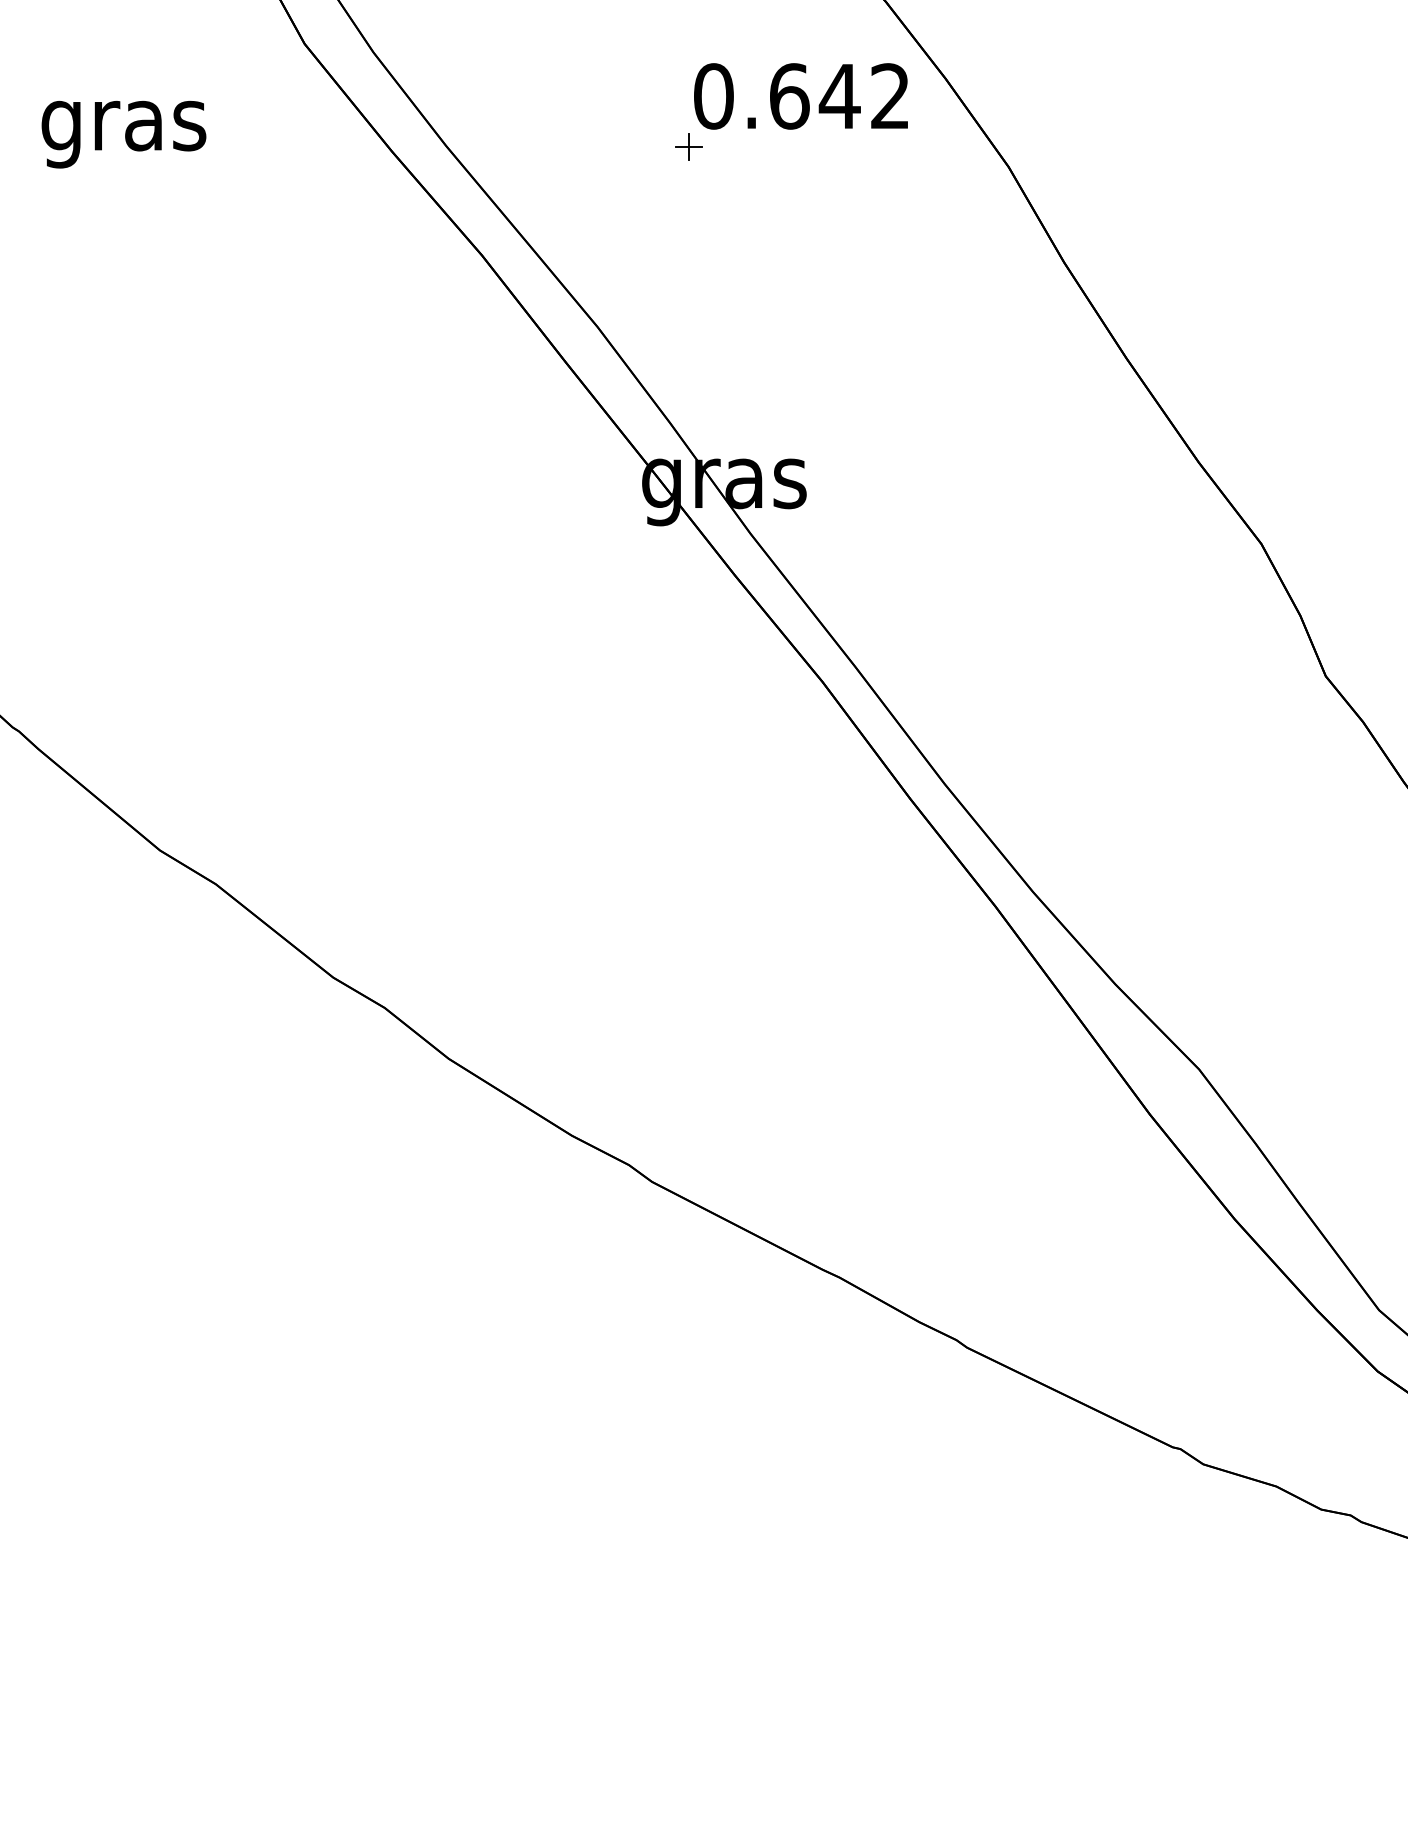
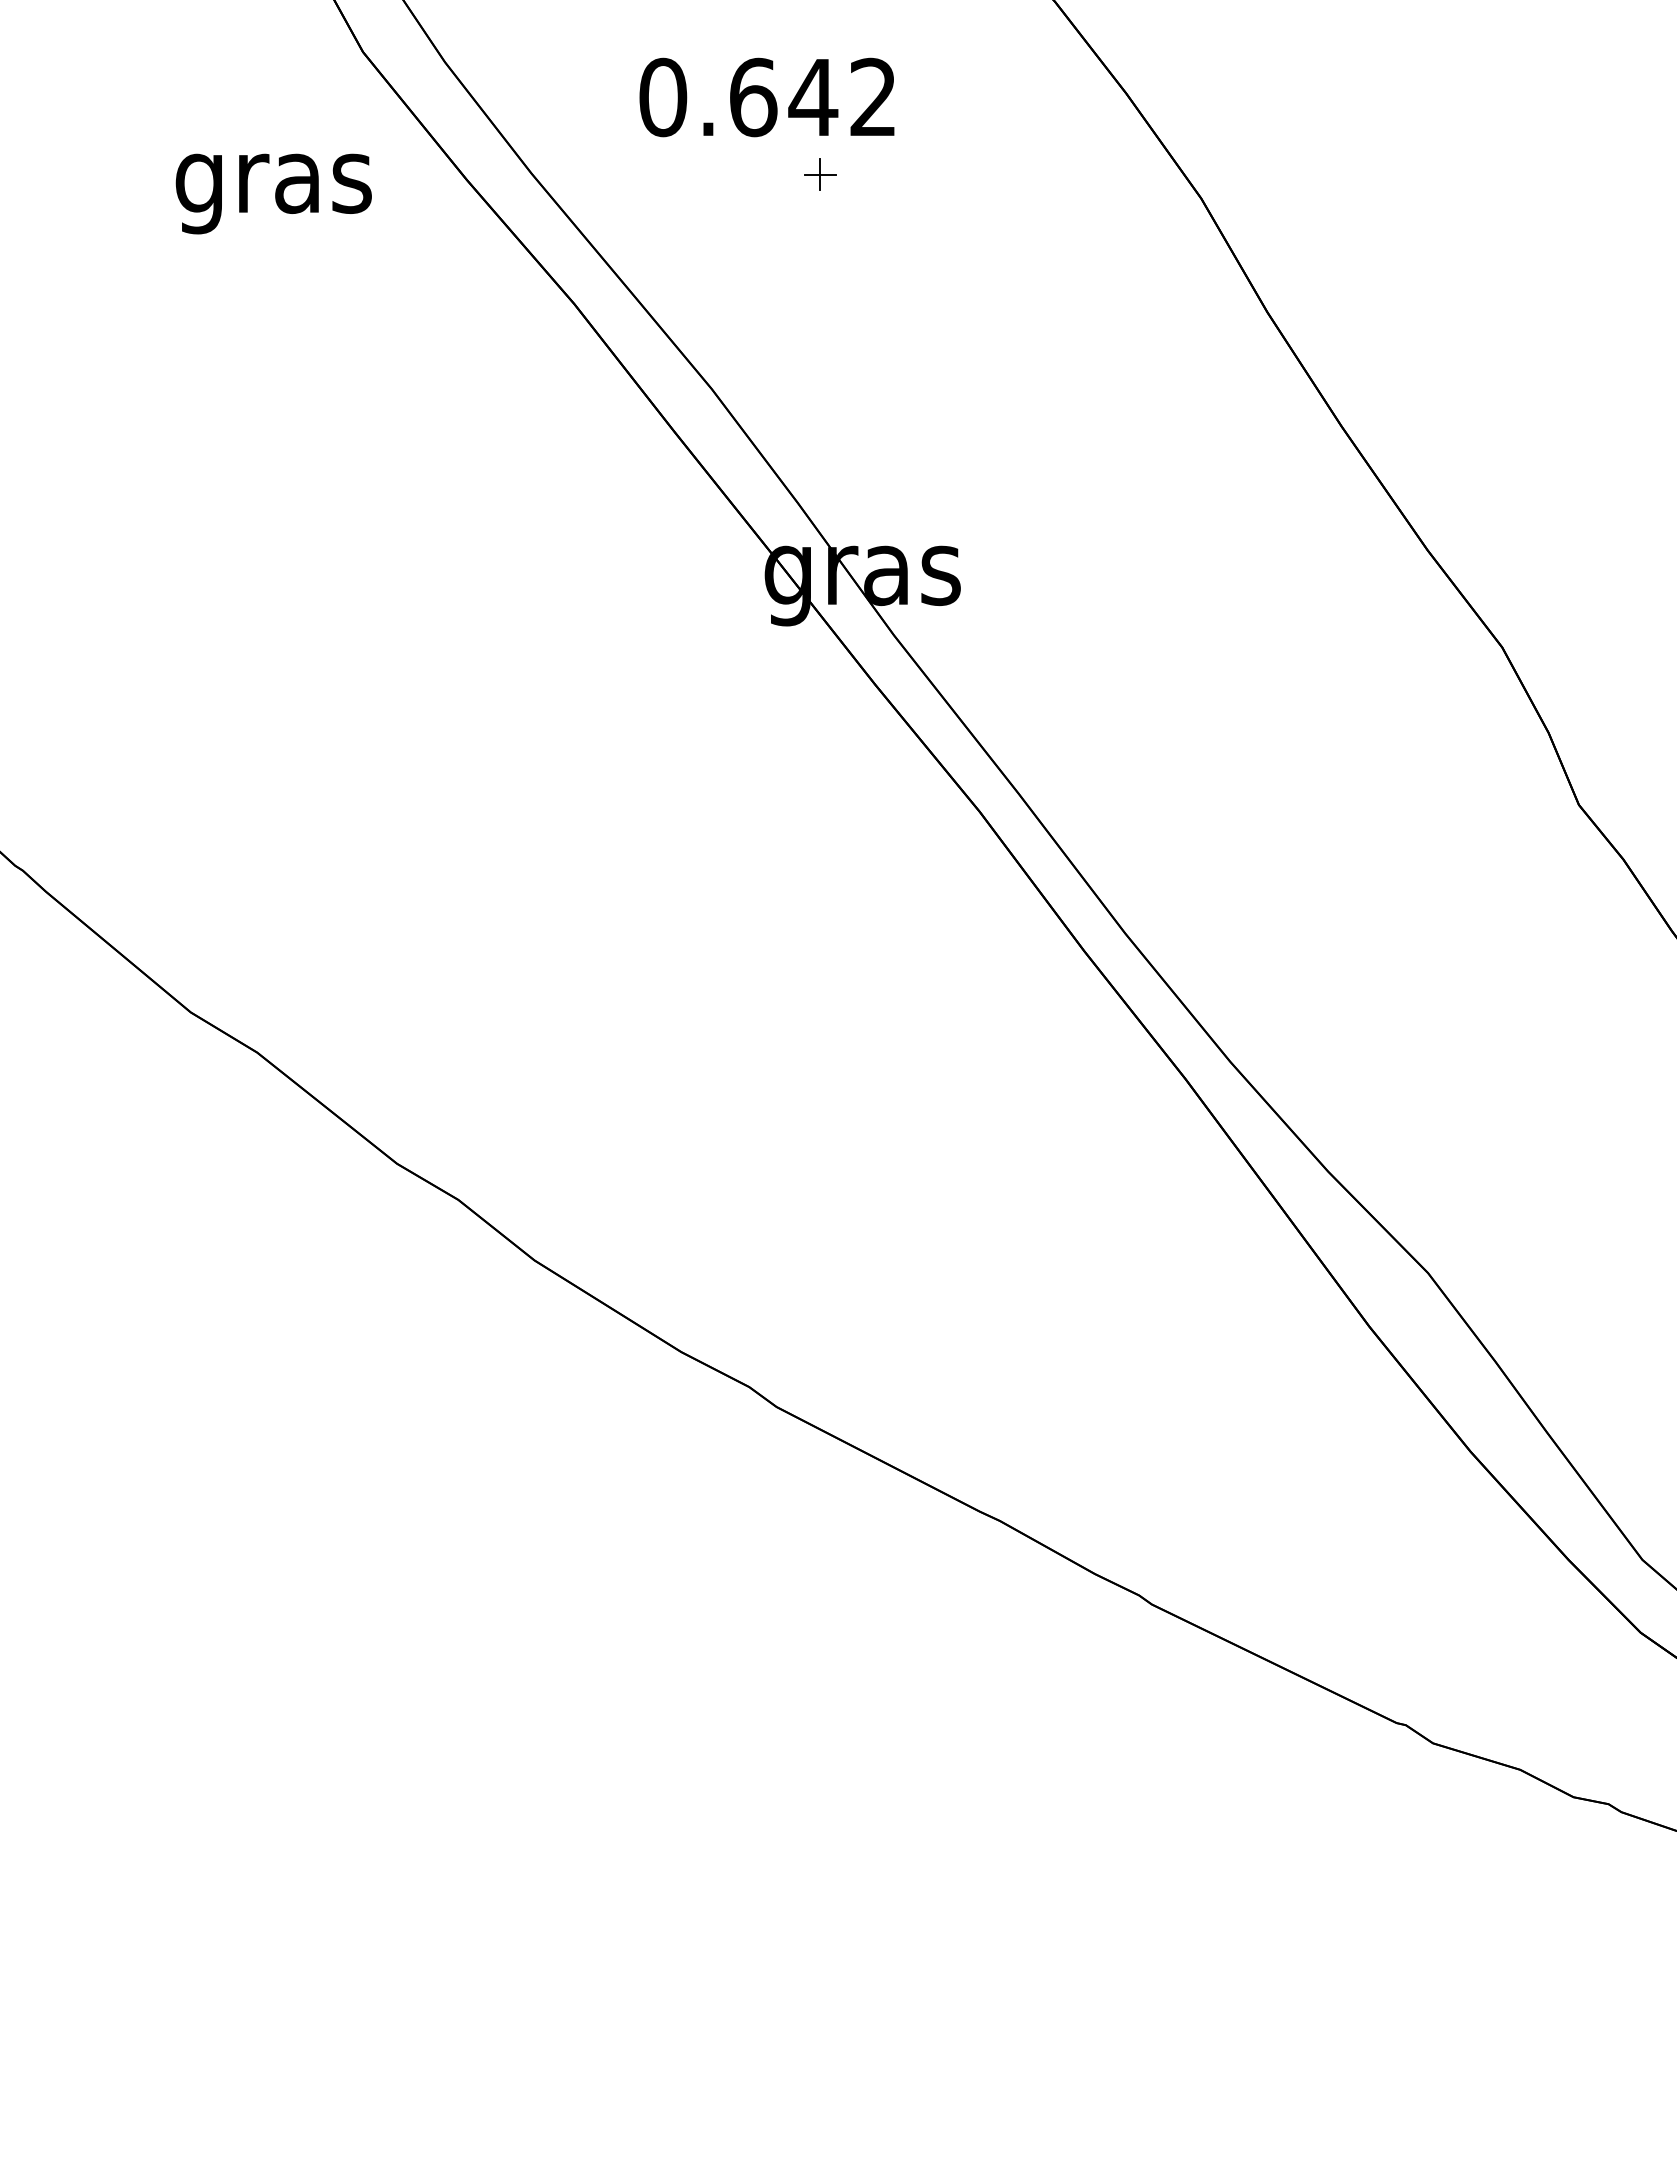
text: (800, 96) -> (766, 97), moved
text: (123, 134) -> (273, 193), moved

